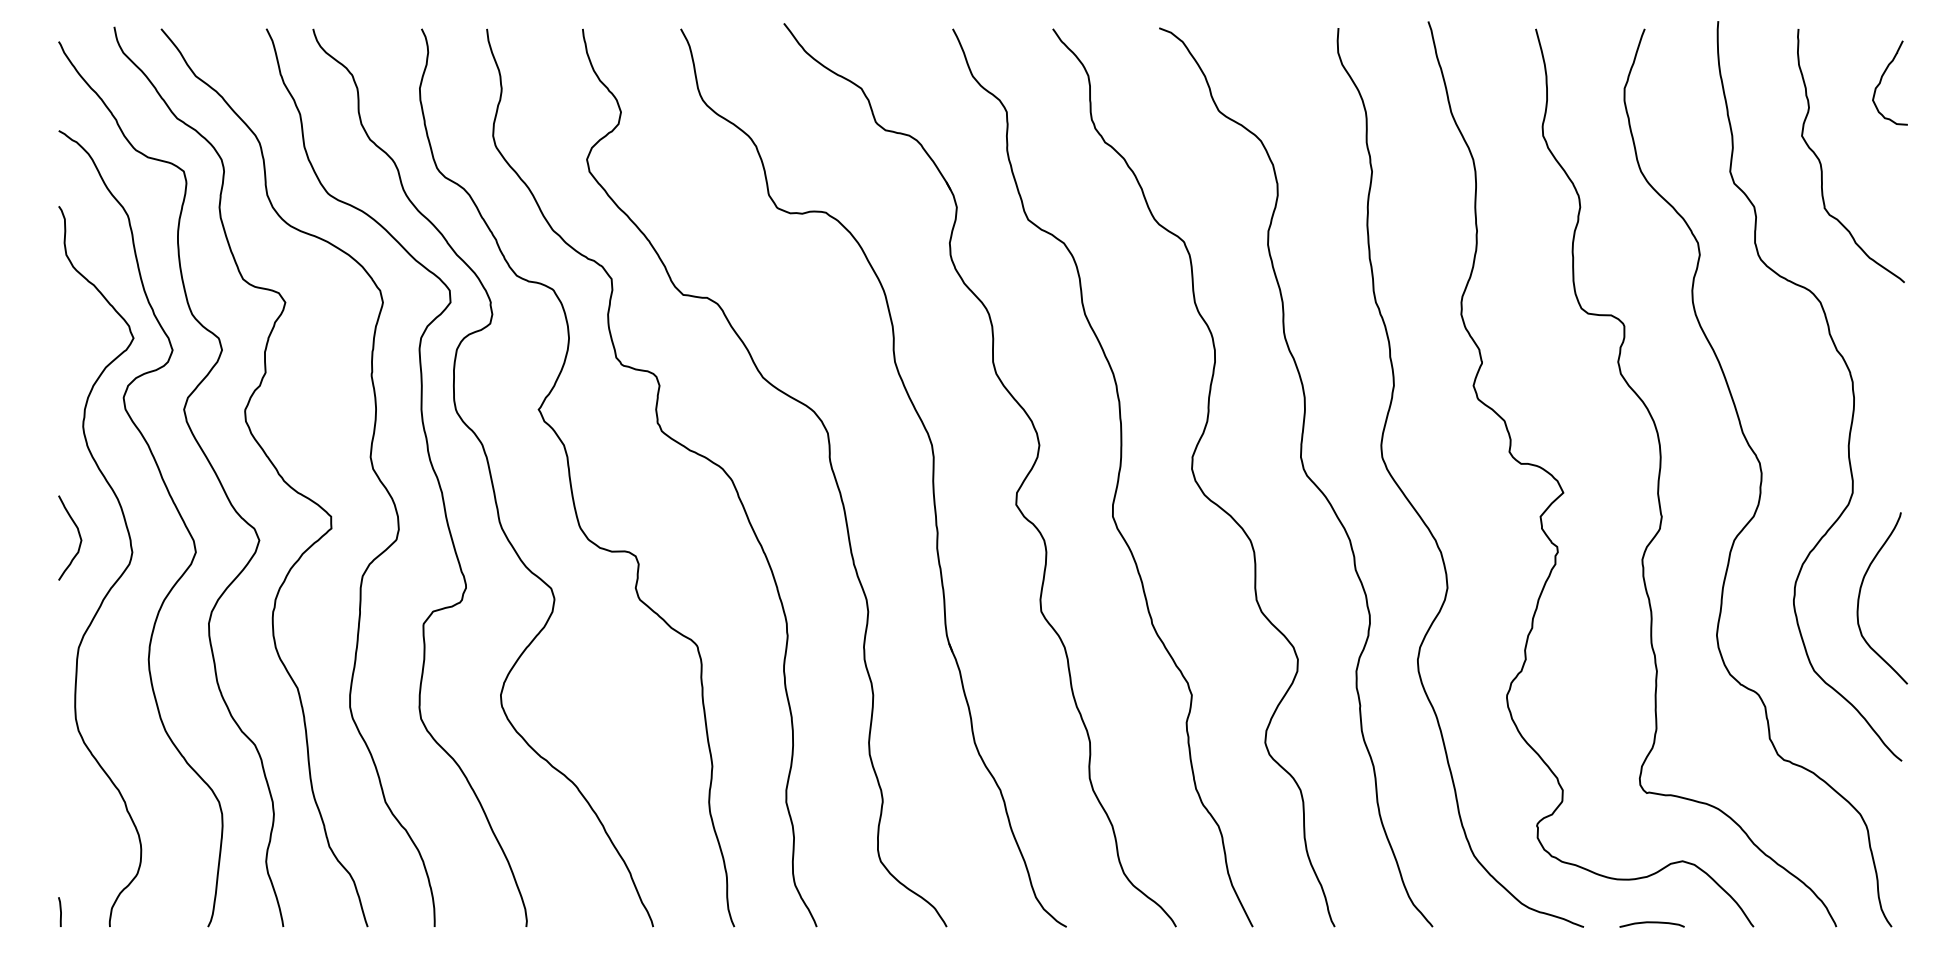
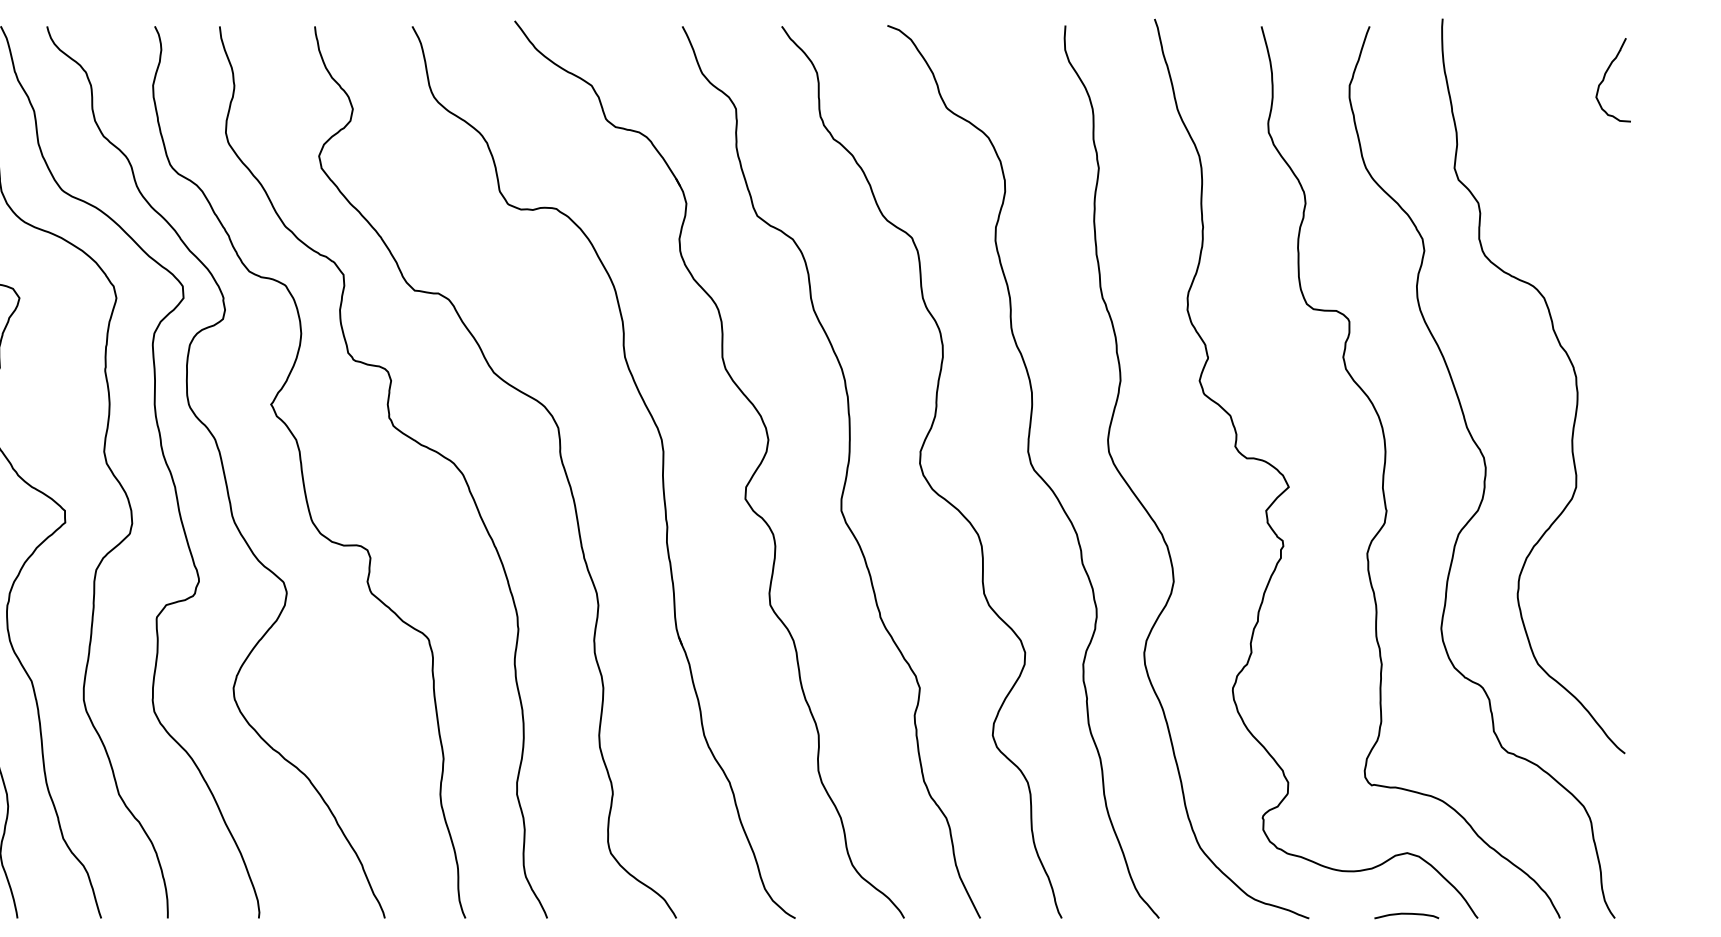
curve: (1821, 163) -> (1545, 160), removed
curve: (1860, 595) -> (1583, 589), removed
curve: (1651, 923) -> (1406, 914), moved

